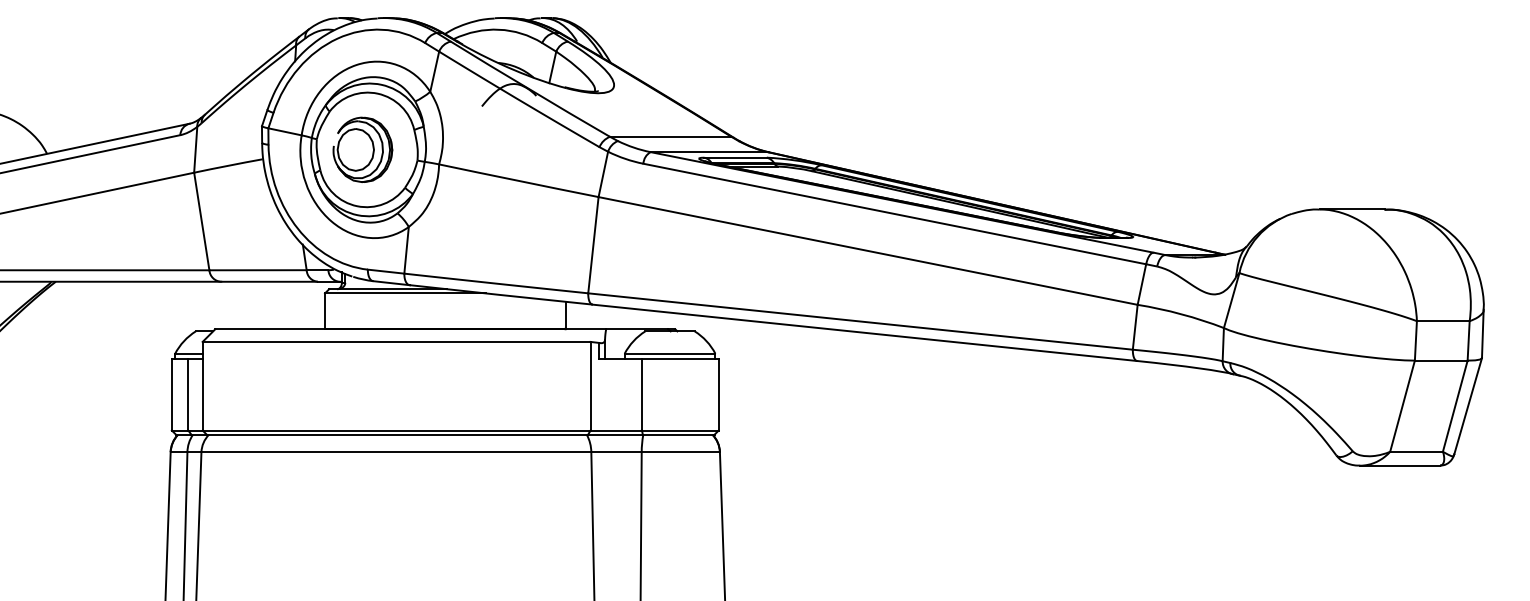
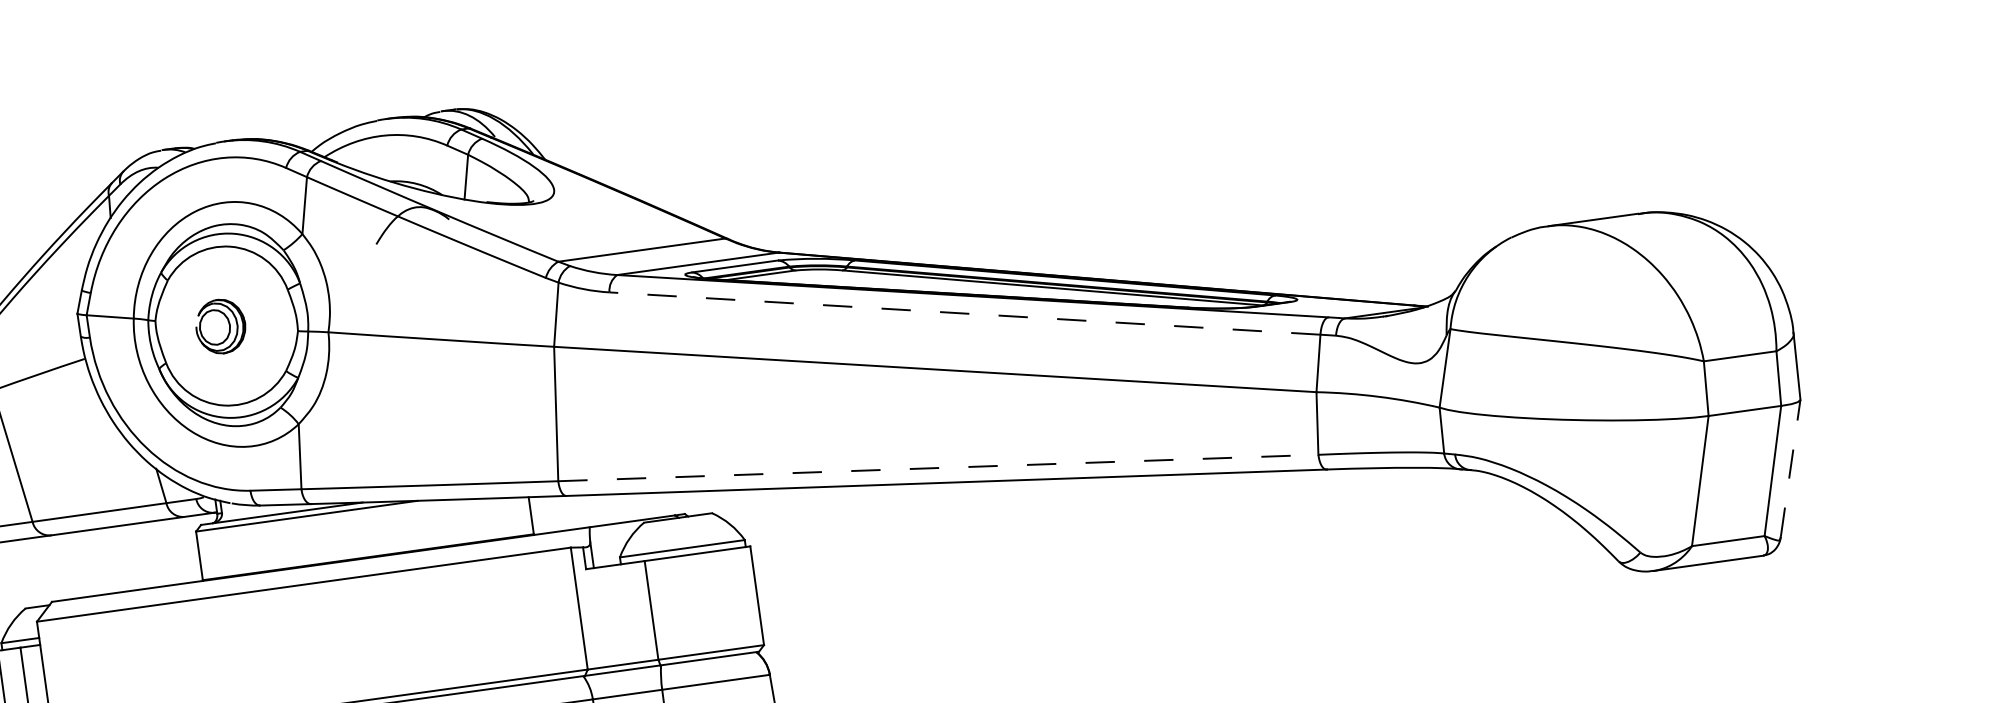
part: (362, 149) -> (220, 326), size x0.6
line: (894, 213) -> (964, 312), solid -> dashed
line: (860, 321) -> (938, 468), solid -> dashed
line: (1468, 406) -> (1791, 468), solid -> dashed

